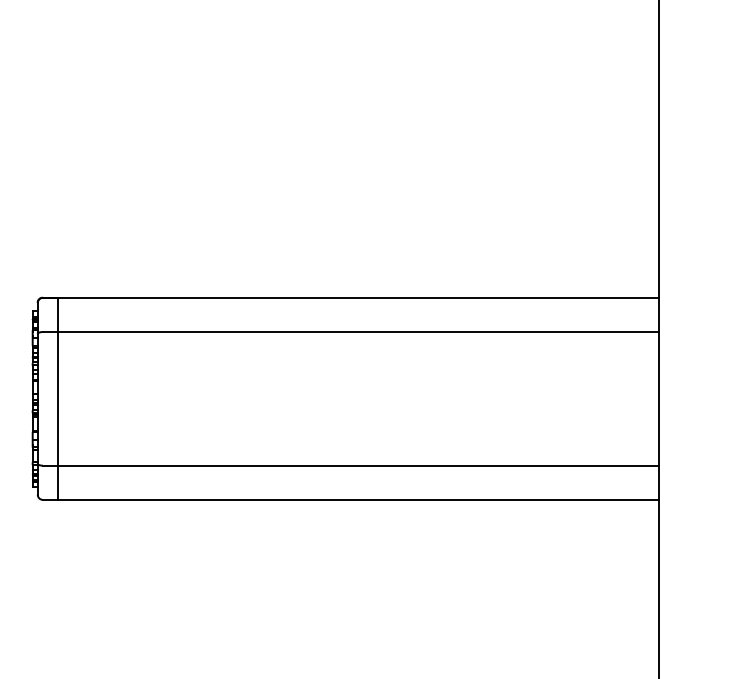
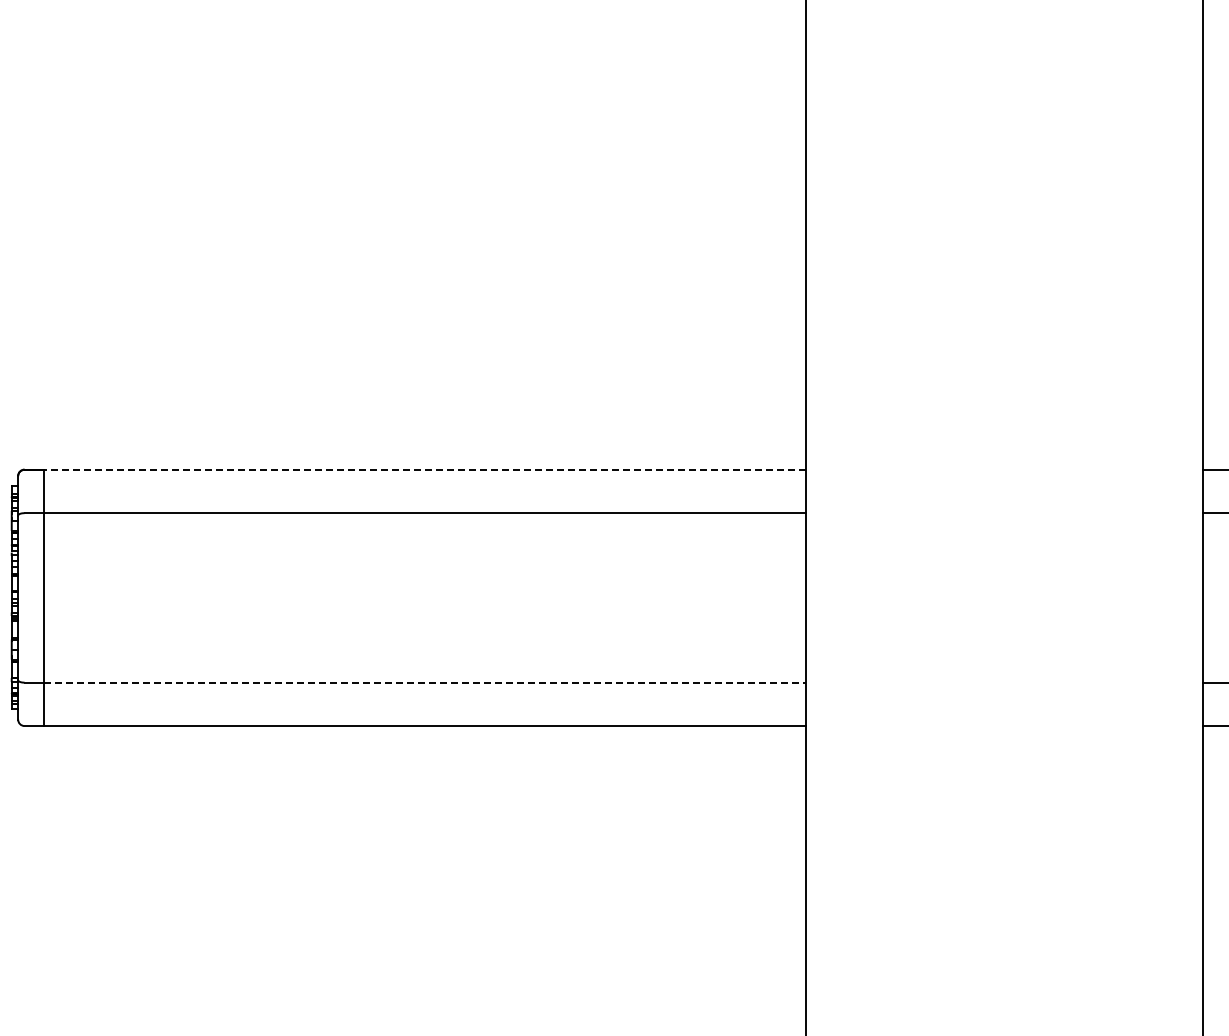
line: (358, 298) -> (424, 470), solid -> dashed
line: (358, 465) -> (425, 682), solid -> dashed

